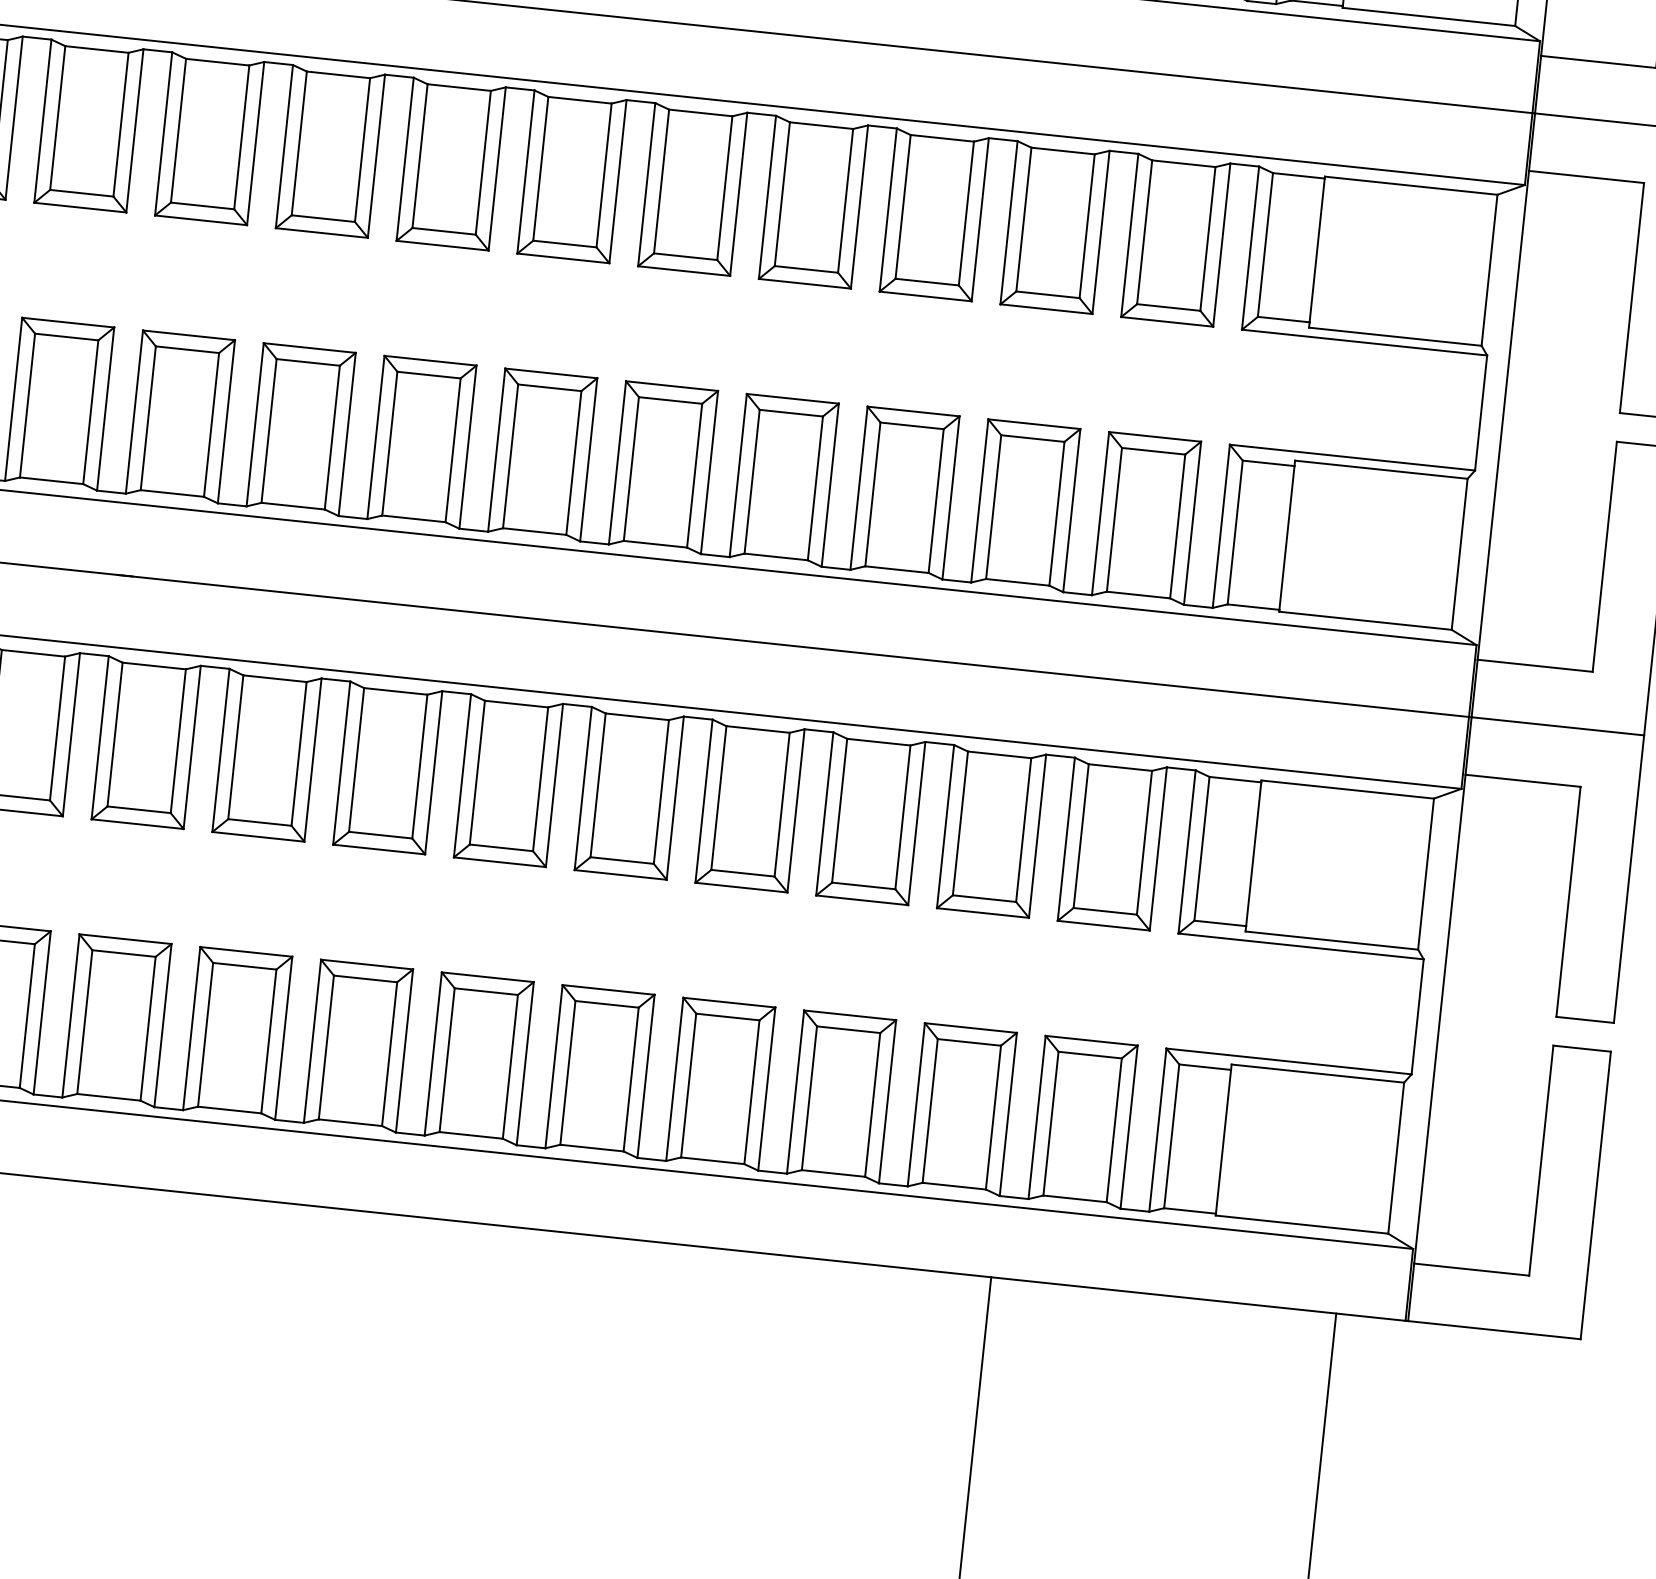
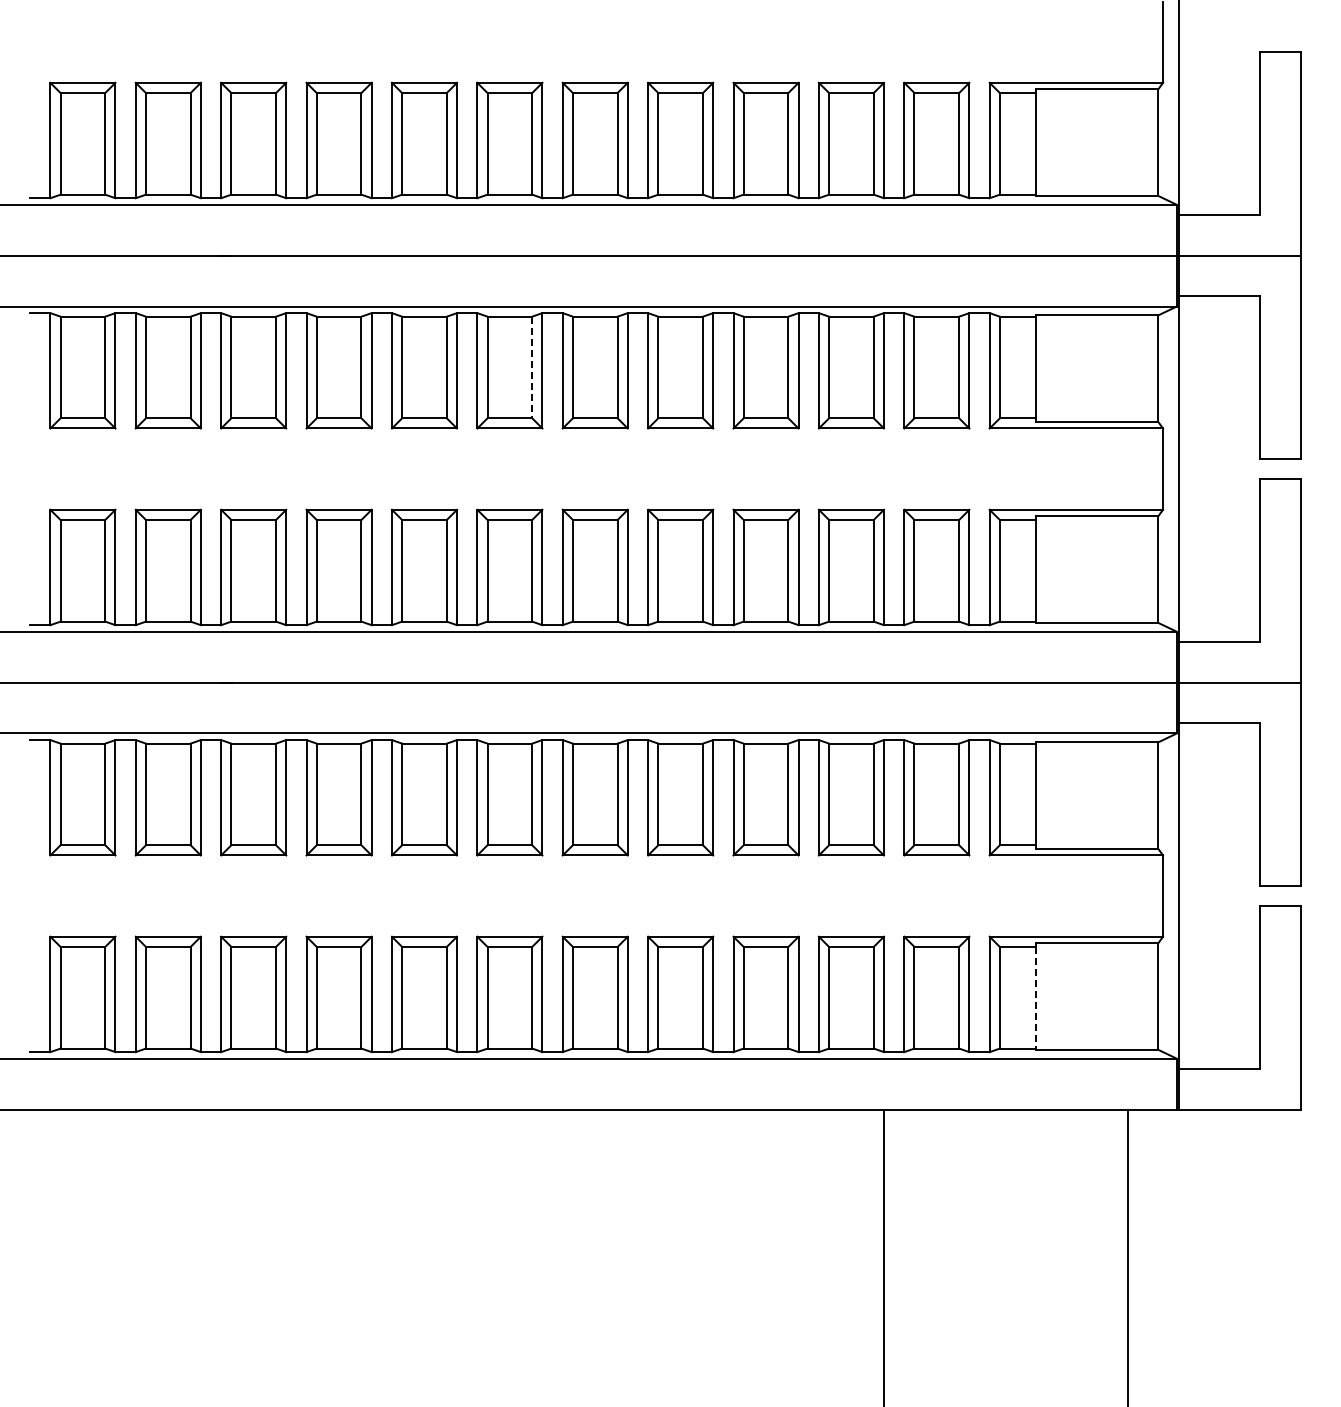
line: (604, 175) -> (532, 367), solid -> dashed
line: (1223, 1141) -> (1036, 997), solid -> dashed

